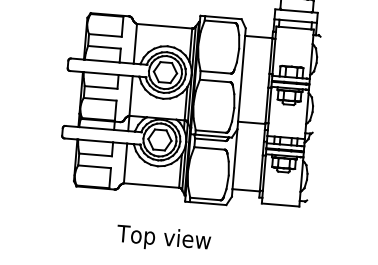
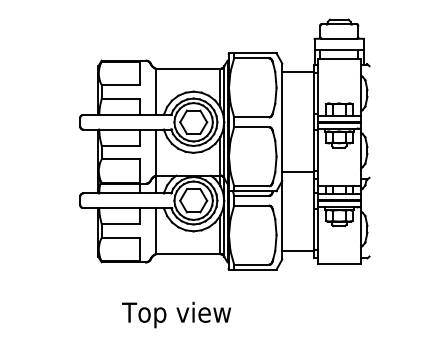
text: (163, 238) -> (176, 314), moved

